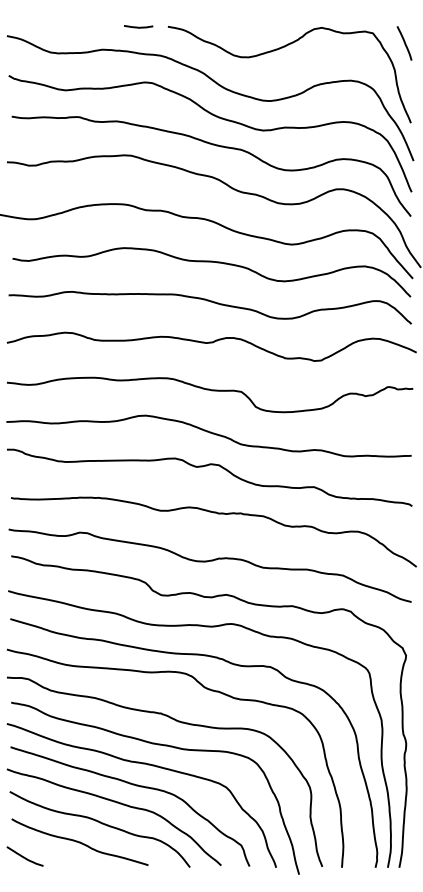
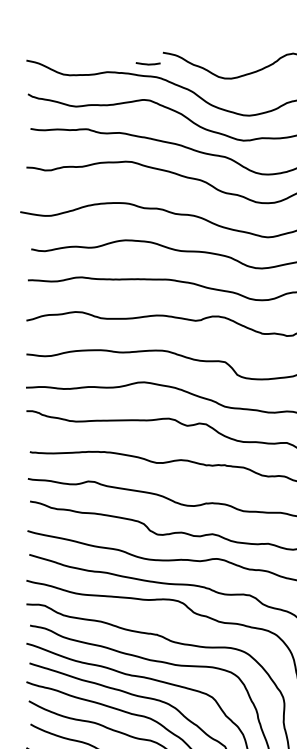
line: (138, 26) -> (148, 63), moved

